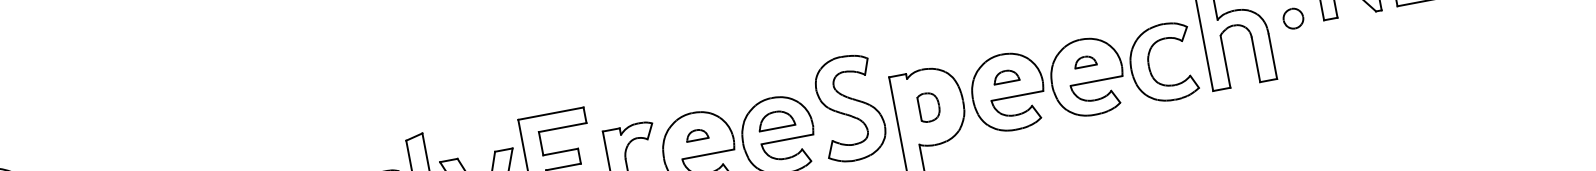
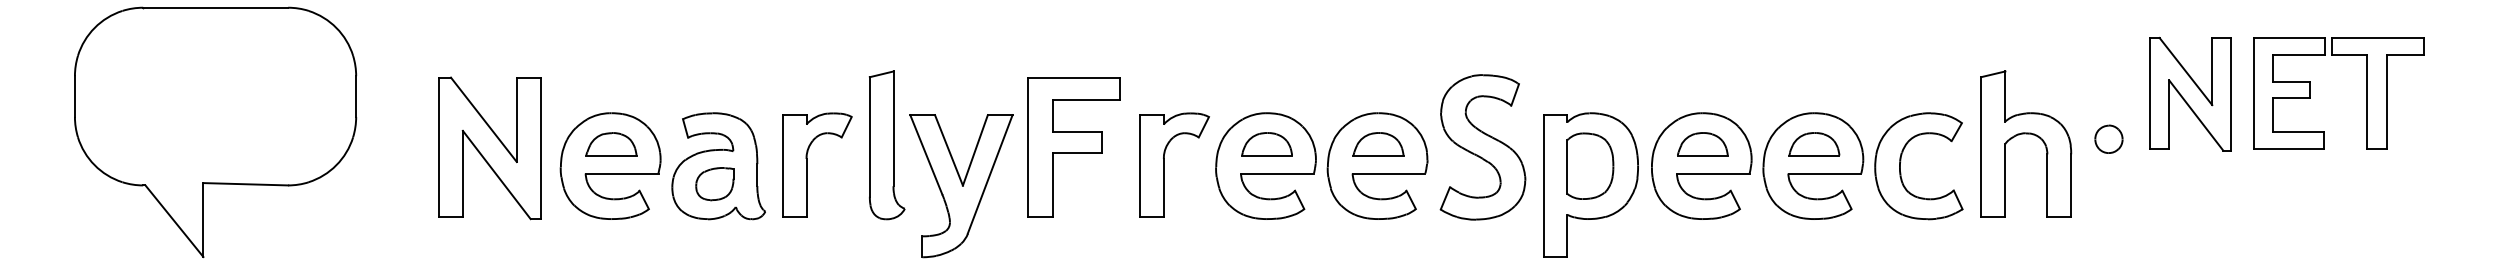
part: (1085, 61) -> (1814, 144), size x1.67
part: (1005, 76) -> (1702, 144), size x1.43
part: (929, 106) -> (1590, 165), size x1.67
part: (696, 135) -> (1266, 144), size x1.67

